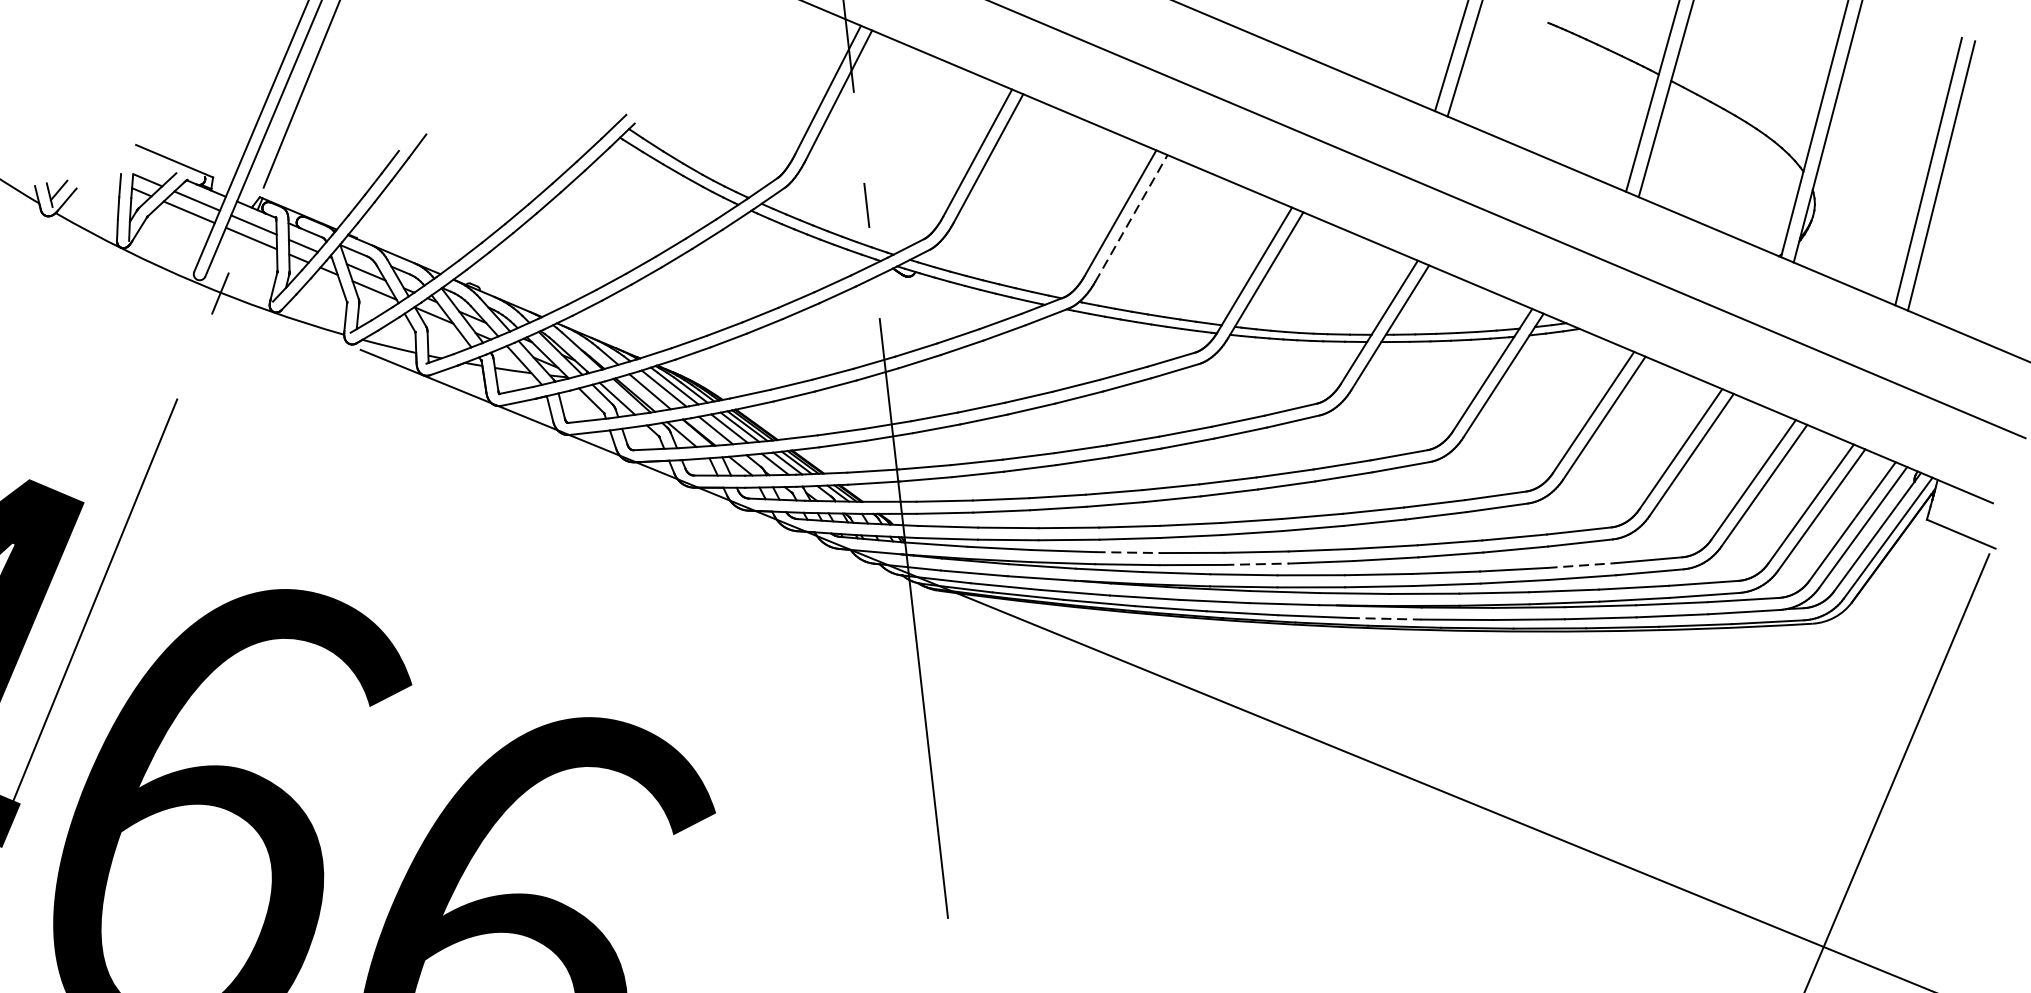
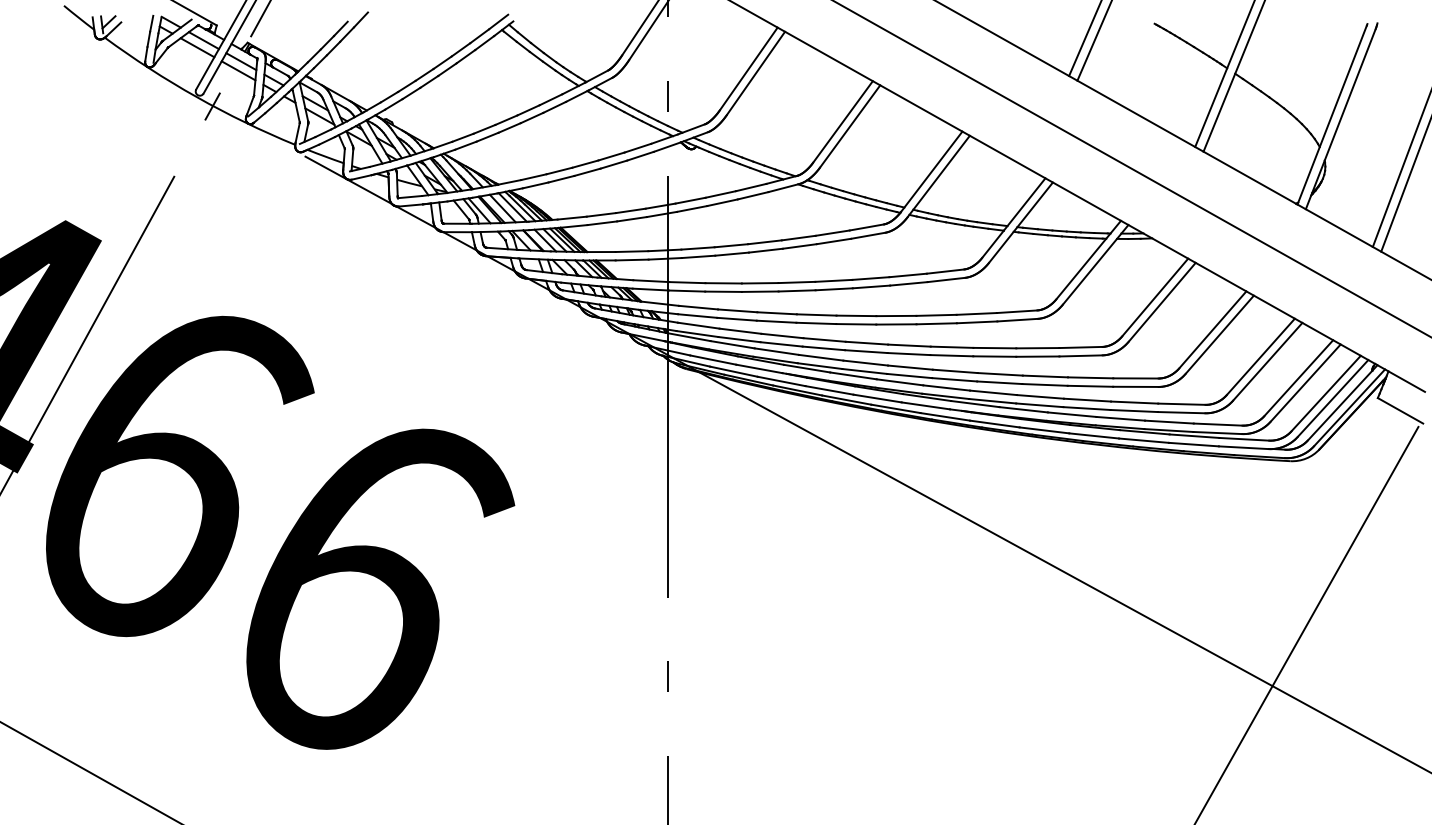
line: (1131, 218) -> (850, 126), dashed -> solid
line: (1128, 552) -> (821, 357), dashed -> solid
line: (1256, 564) -> (909, 376), dashed -> solid
line: (1581, 565) -> (1134, 402), dashed -> solid
line: (1386, 619) -> (995, 424), dashed -> solid

